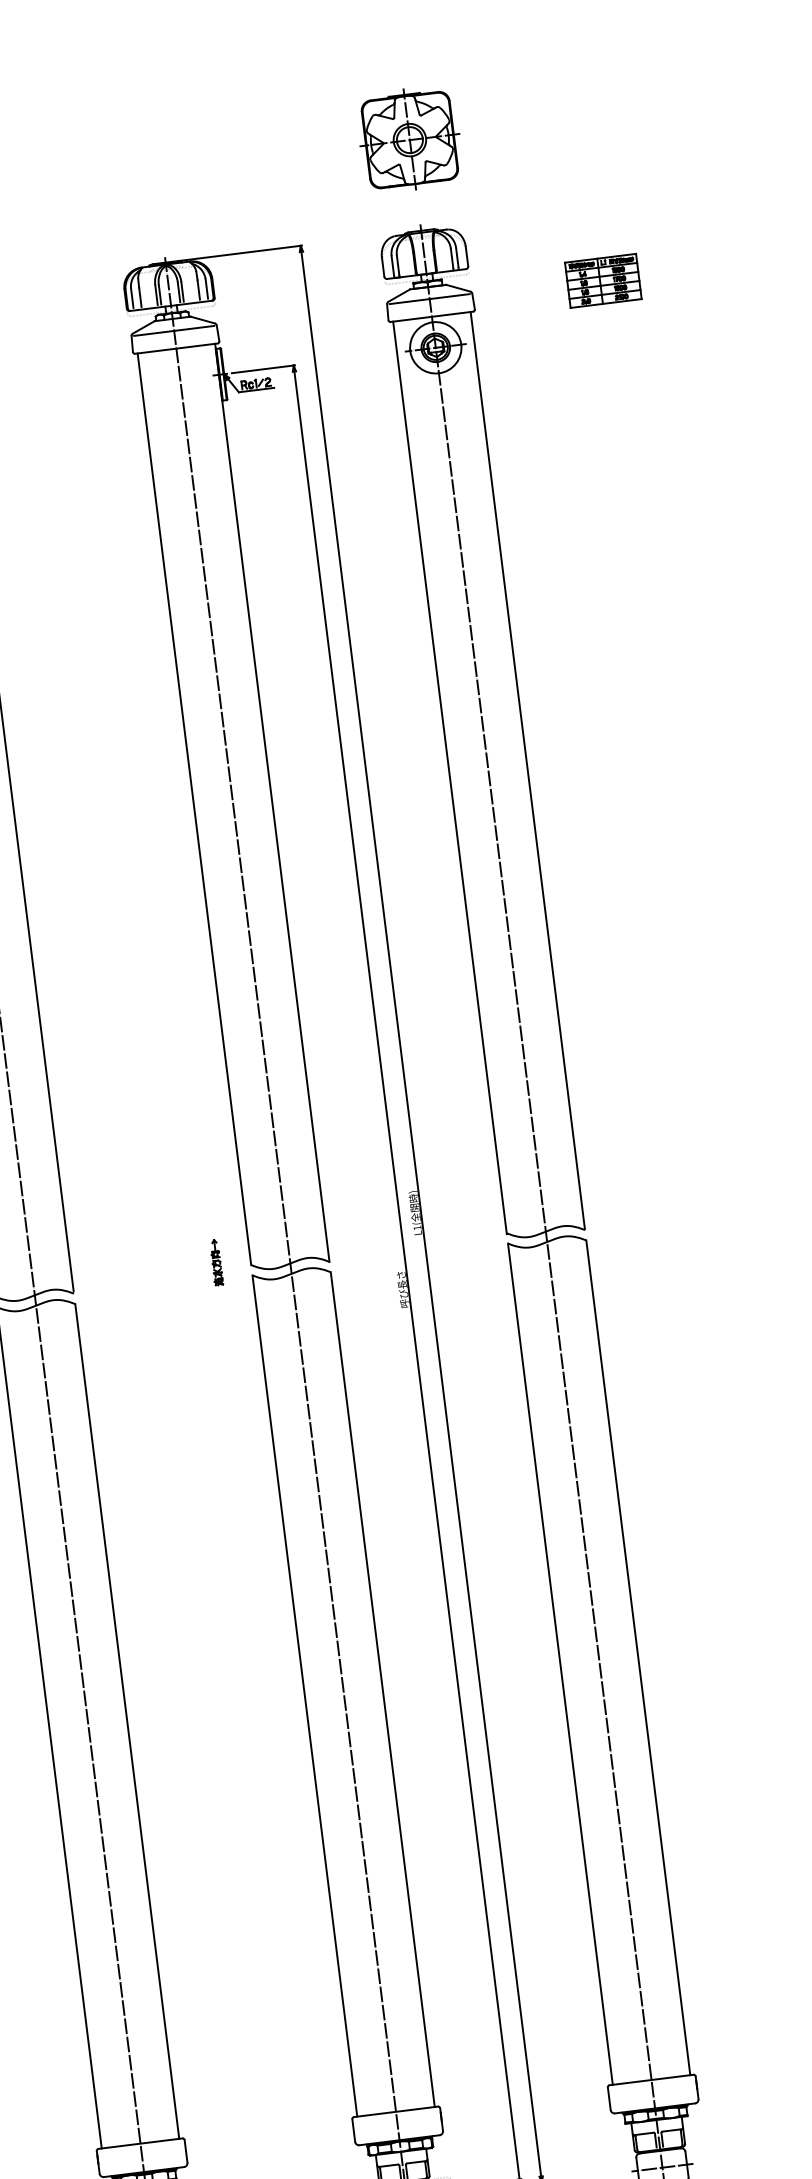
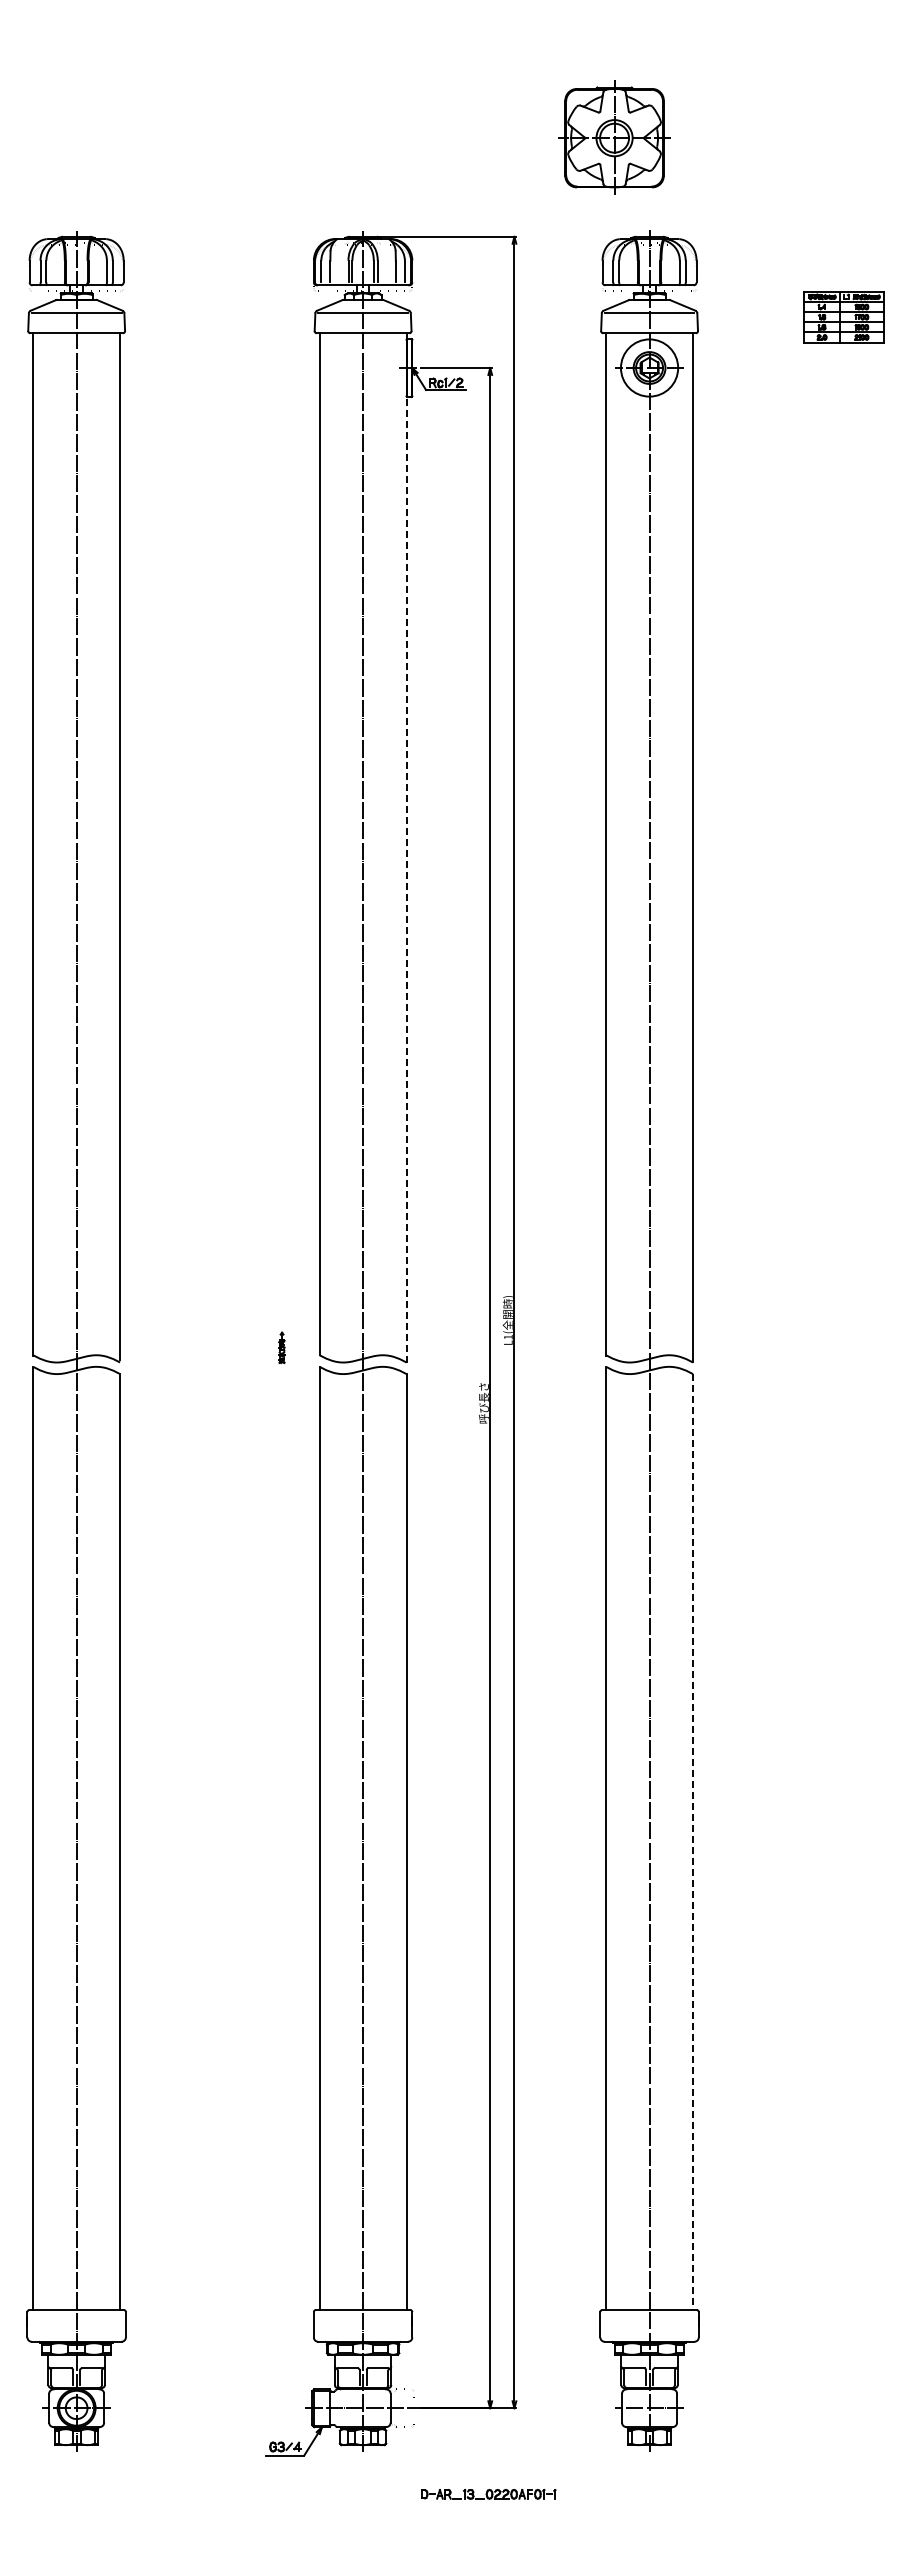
part: (409, 139) -> (614, 137), moved
line: (272, 802) -> (406, 847), solid -> dashed
part: (216, 1262) -> (281, 1347), size x0.6
line: (638, 1658) -> (693, 1842), solid -> dashed

